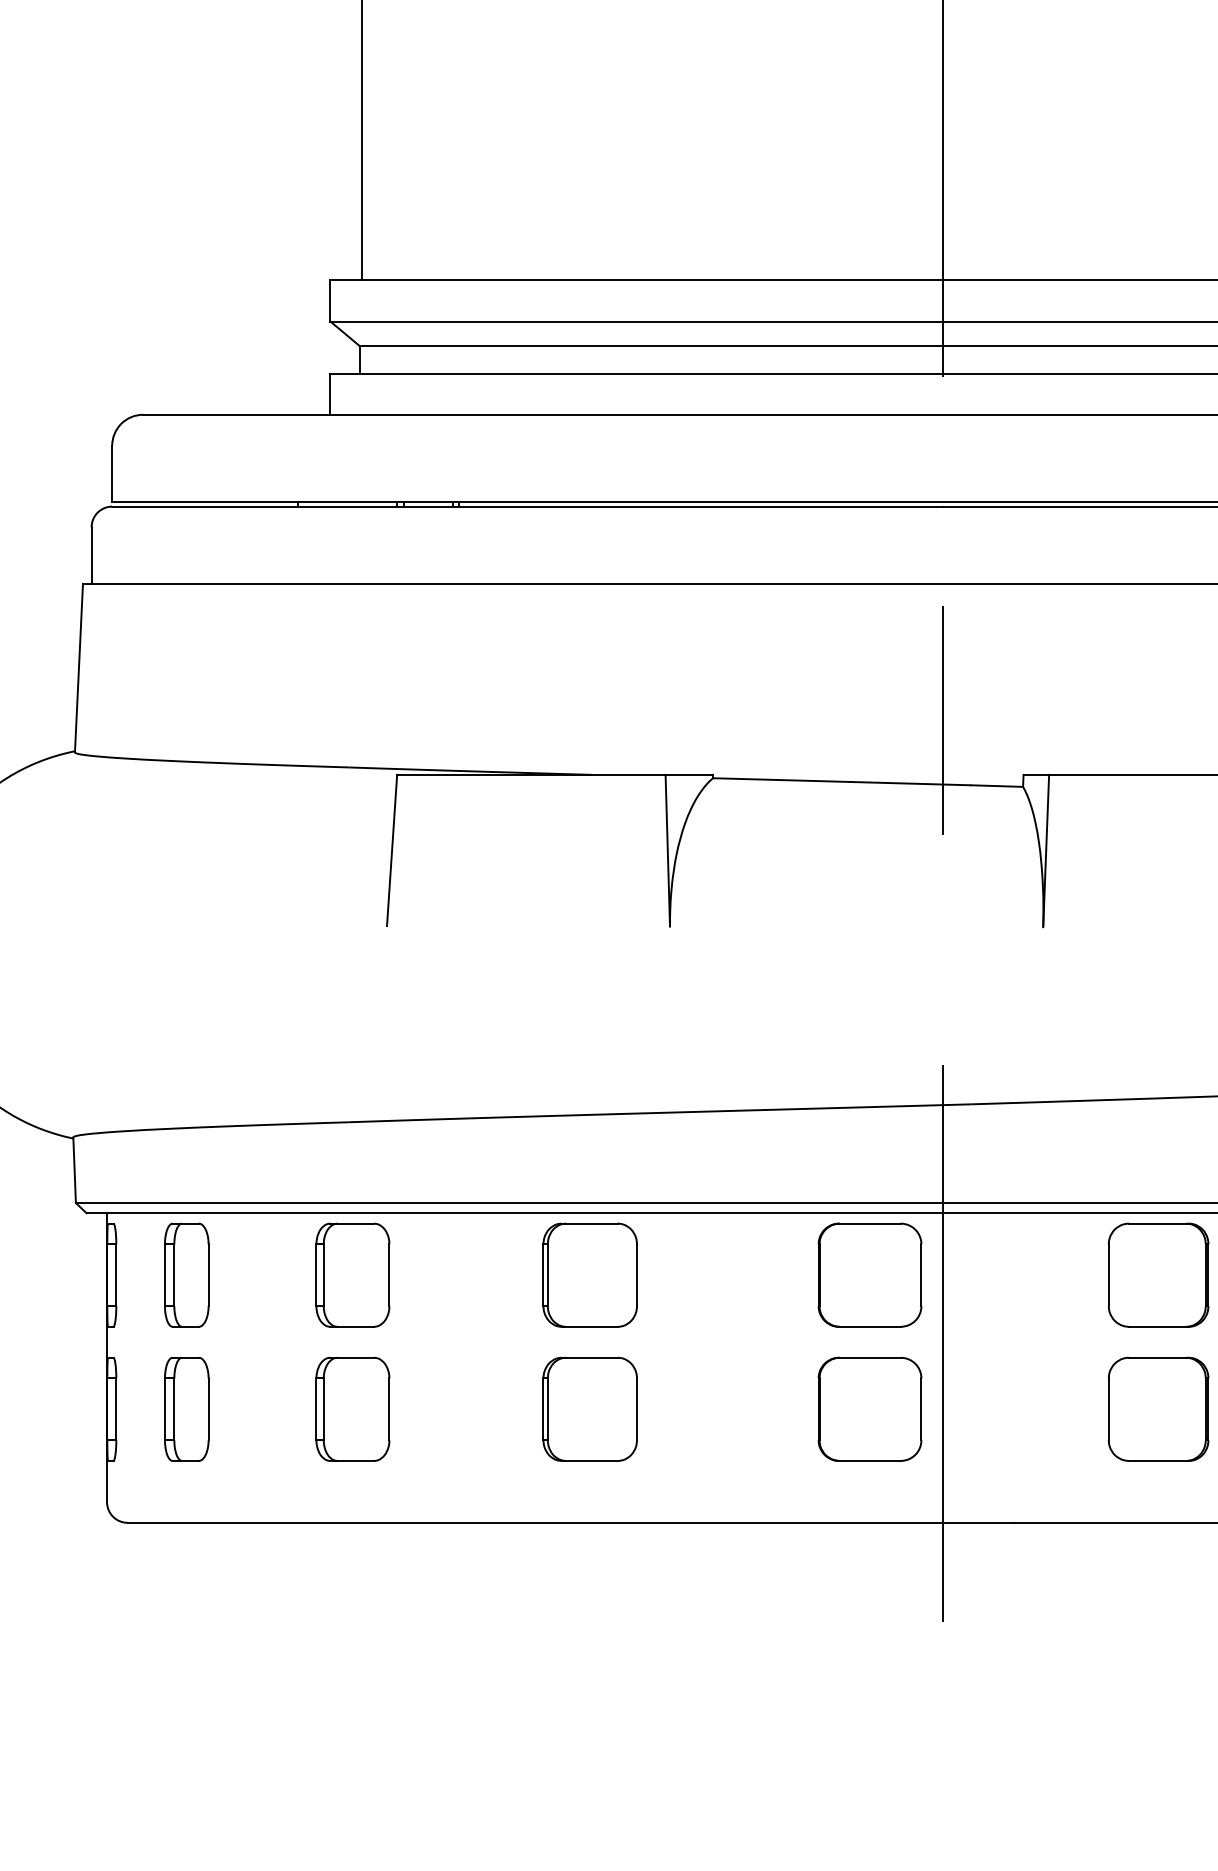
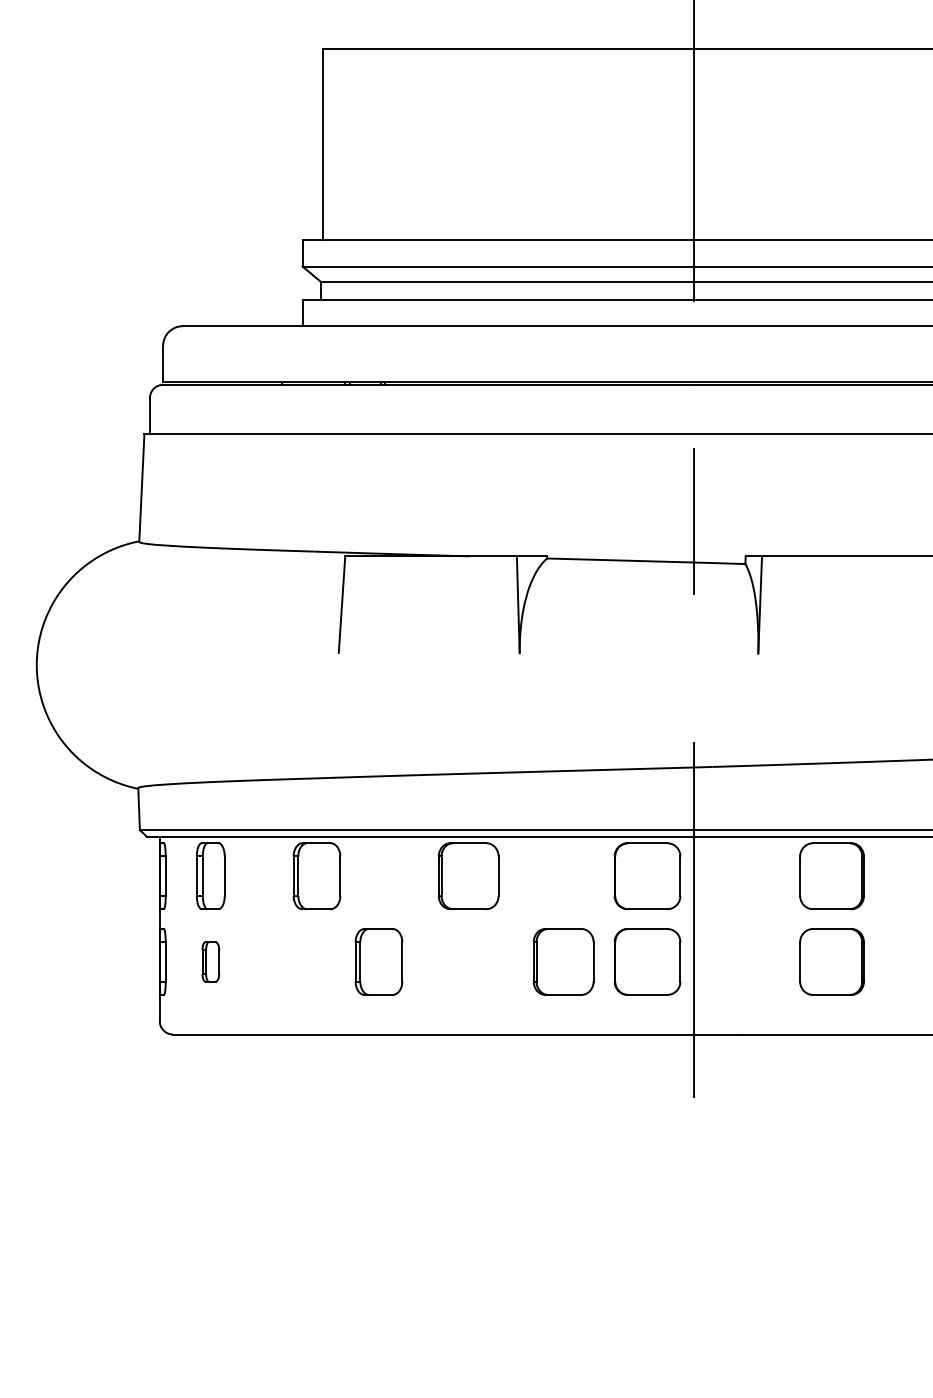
part: (186, 1408) -> (210, 961), size x0.6
part: (352, 1408) -> (378, 961), moved
part: (589, 1408) -> (563, 961), moved

